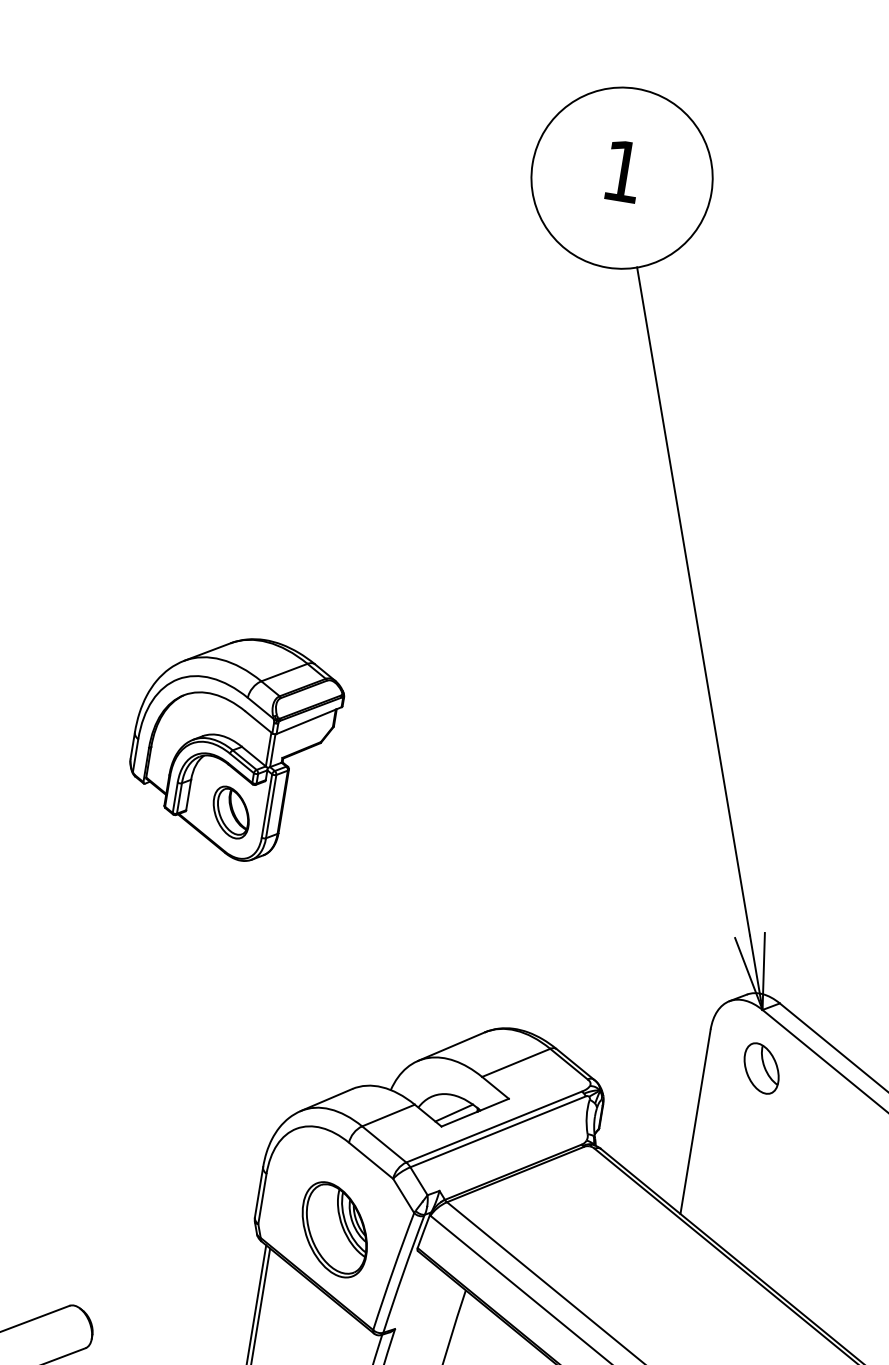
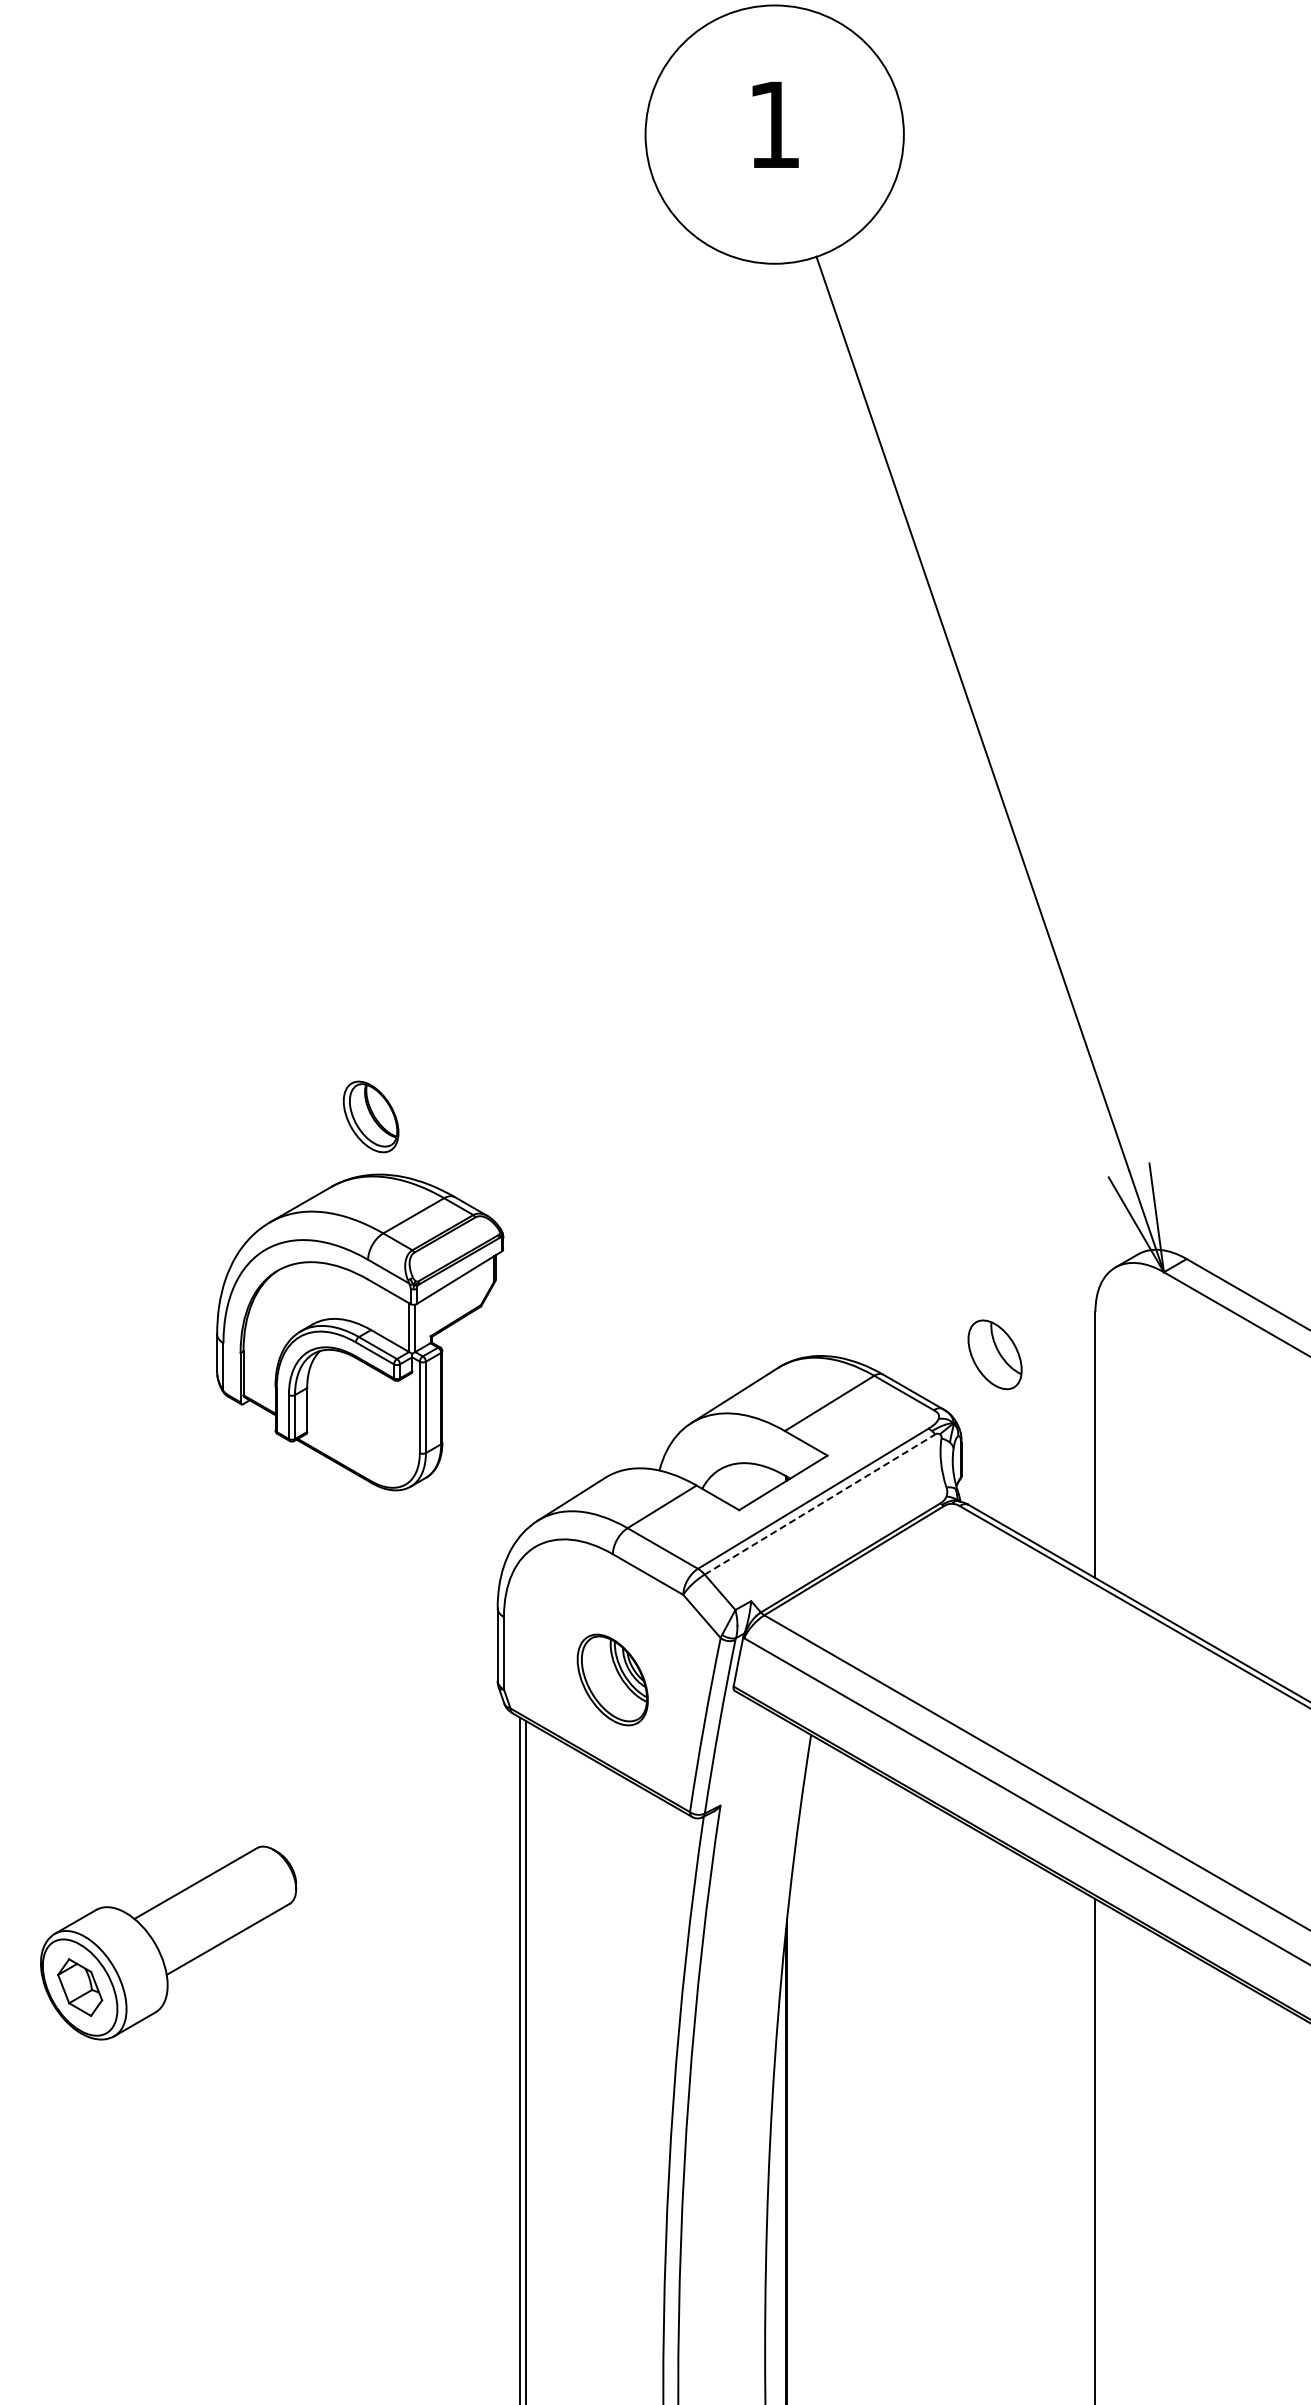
part: (234, 747) -> (360, 1332), moved
part: (761, 1068) -> (994, 1354), moved
line: (453, 1113) -> (753, 1488), removed
line: (498, 1131) -> (820, 1504), solid -> dashed
part: (334, 1229) -> (612, 1679), size x0.7

